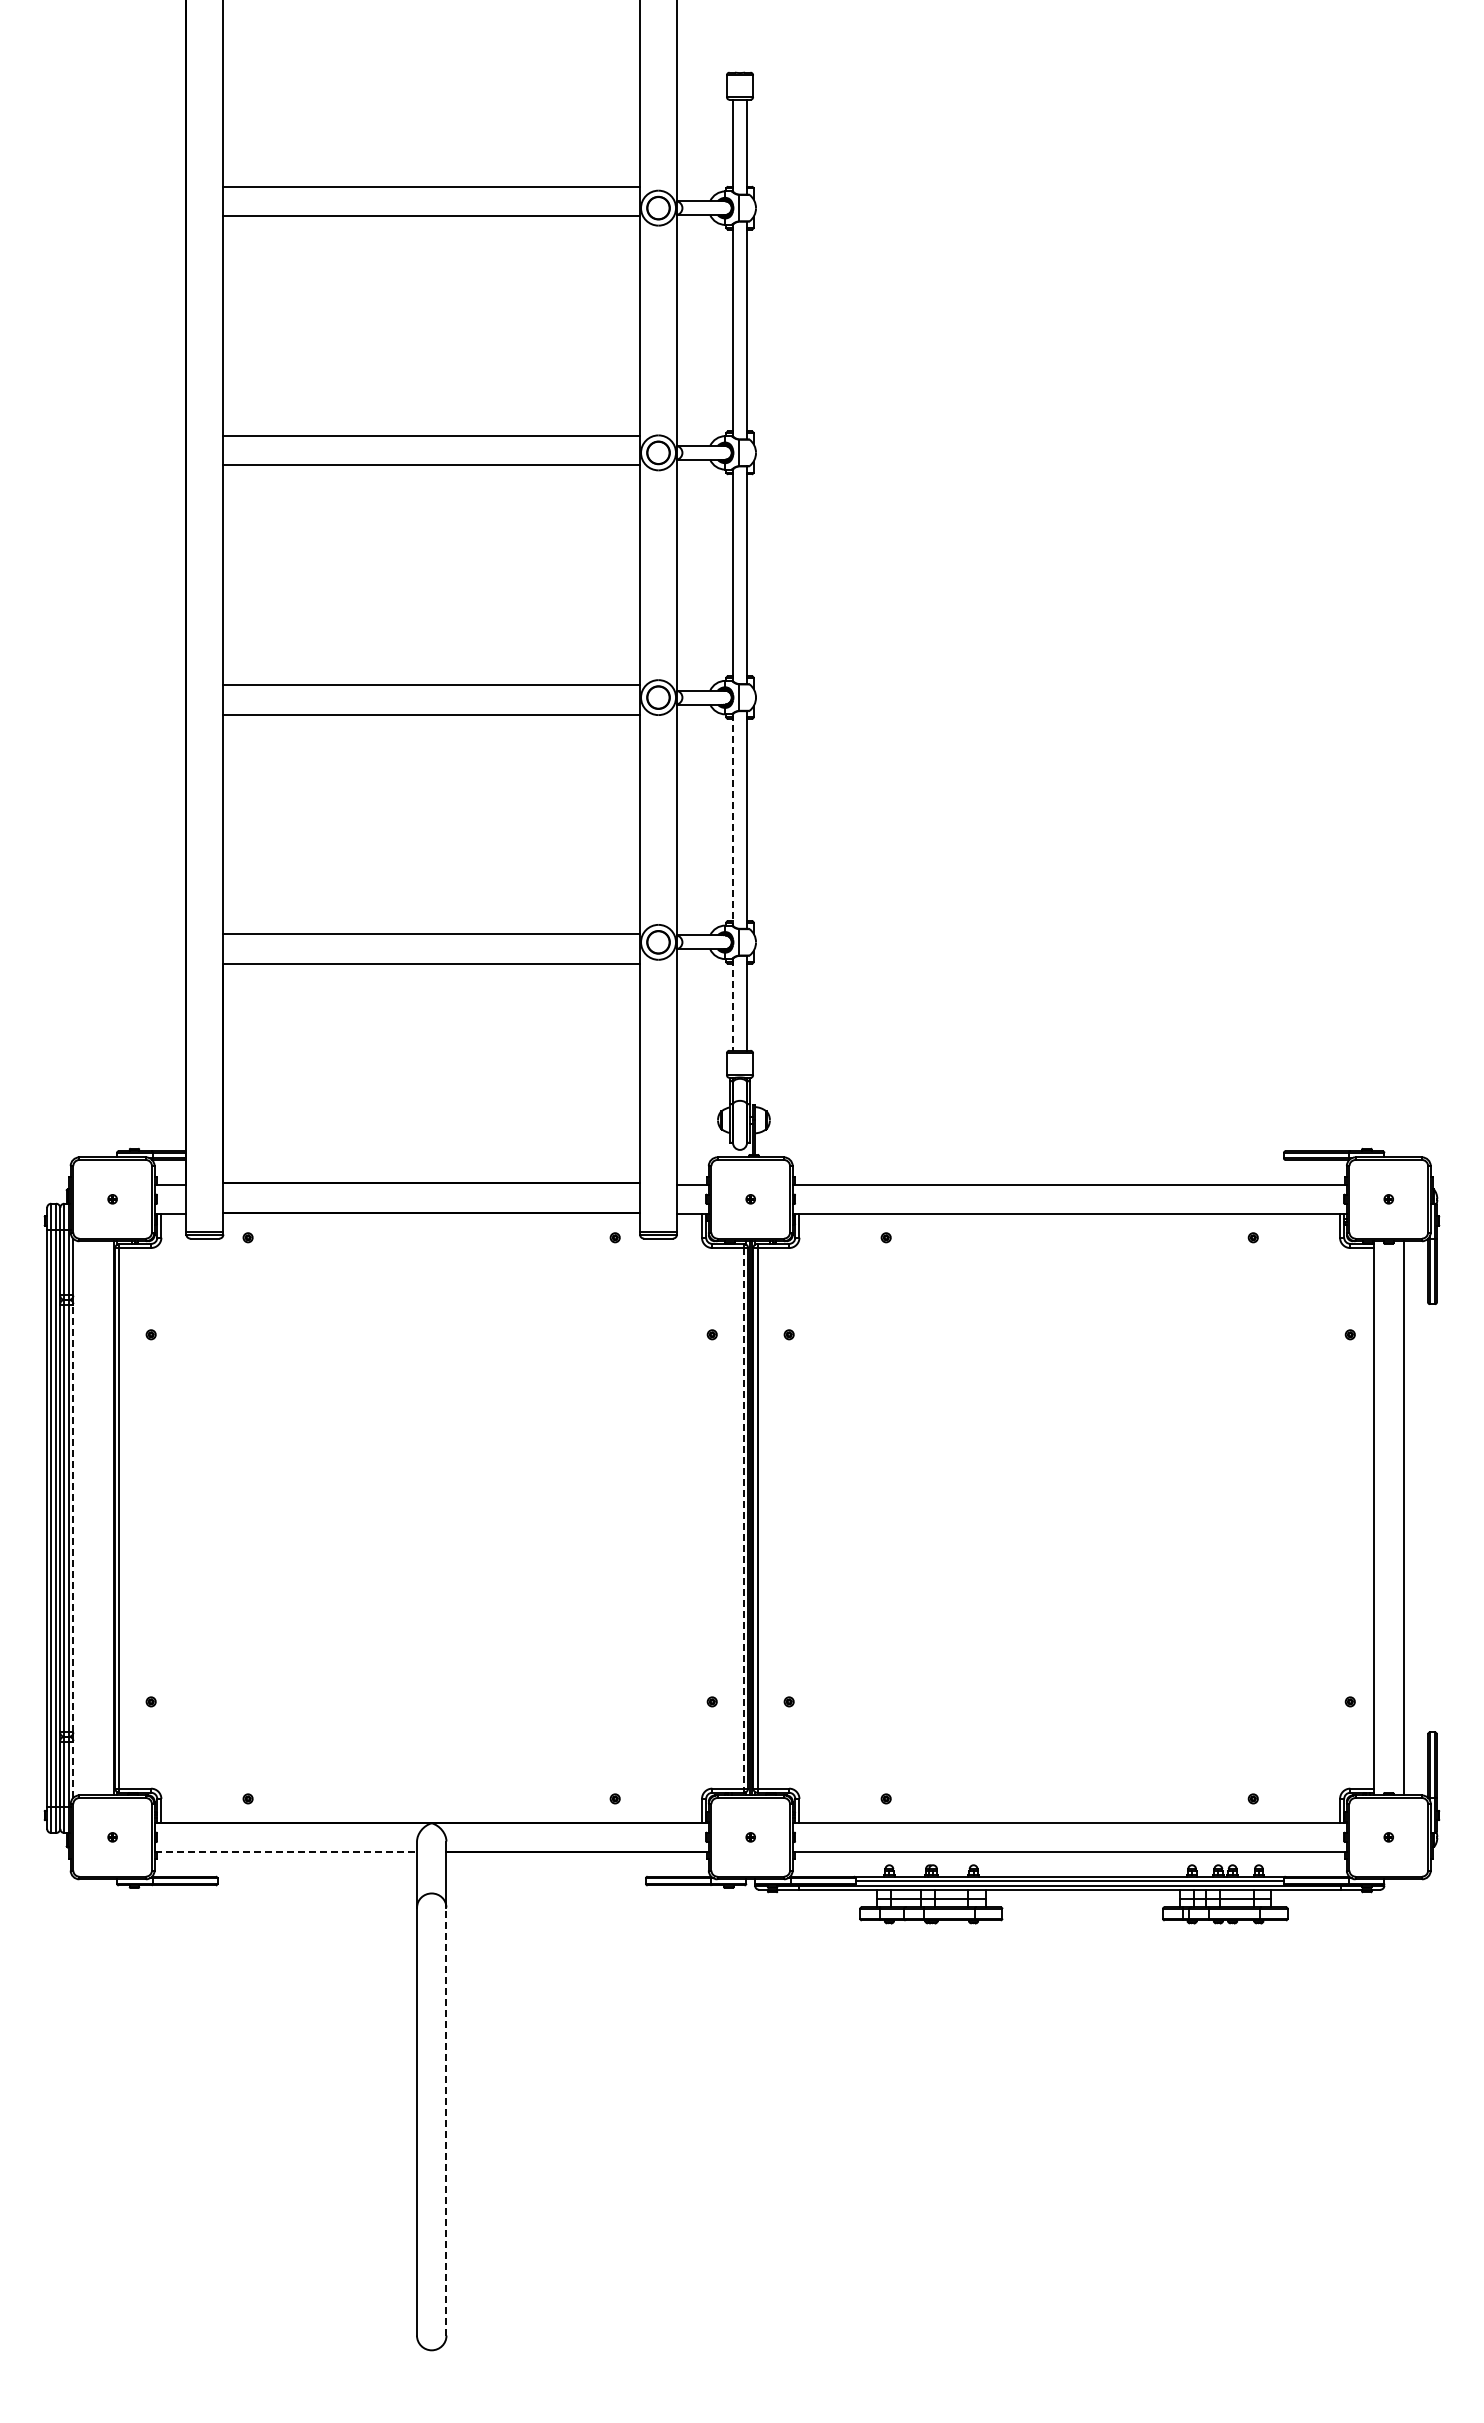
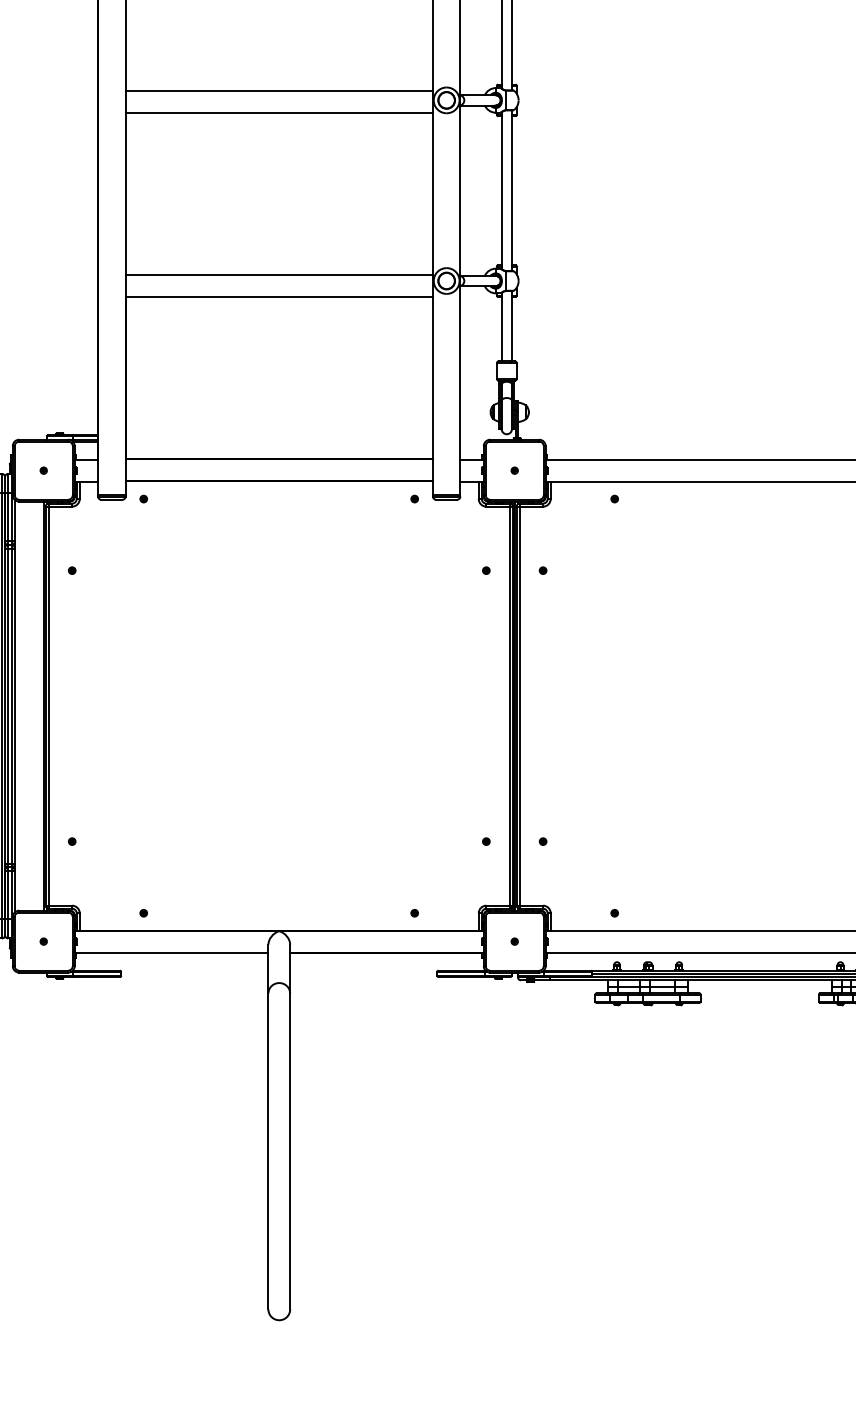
line: (733, 820) -> (502, 191), dashed -> solid
line: (733, 1005) -> (502, 327), dashed -> solid
line: (73, 1517) -> (14, 705), dashed -> solid
line: (743, 1518) -> (509, 706), dashed -> solid
line: (73, 1770) -> (14, 892), dashed -> solid
line: (286, 1852) -> (172, 952), dashed -> solid
line: (446, 2121) -> (290, 1151), dashed -> solid

